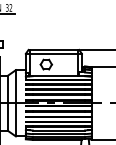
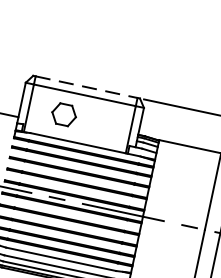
line: (54, 49) -> (88, 86), solid -> dashed

